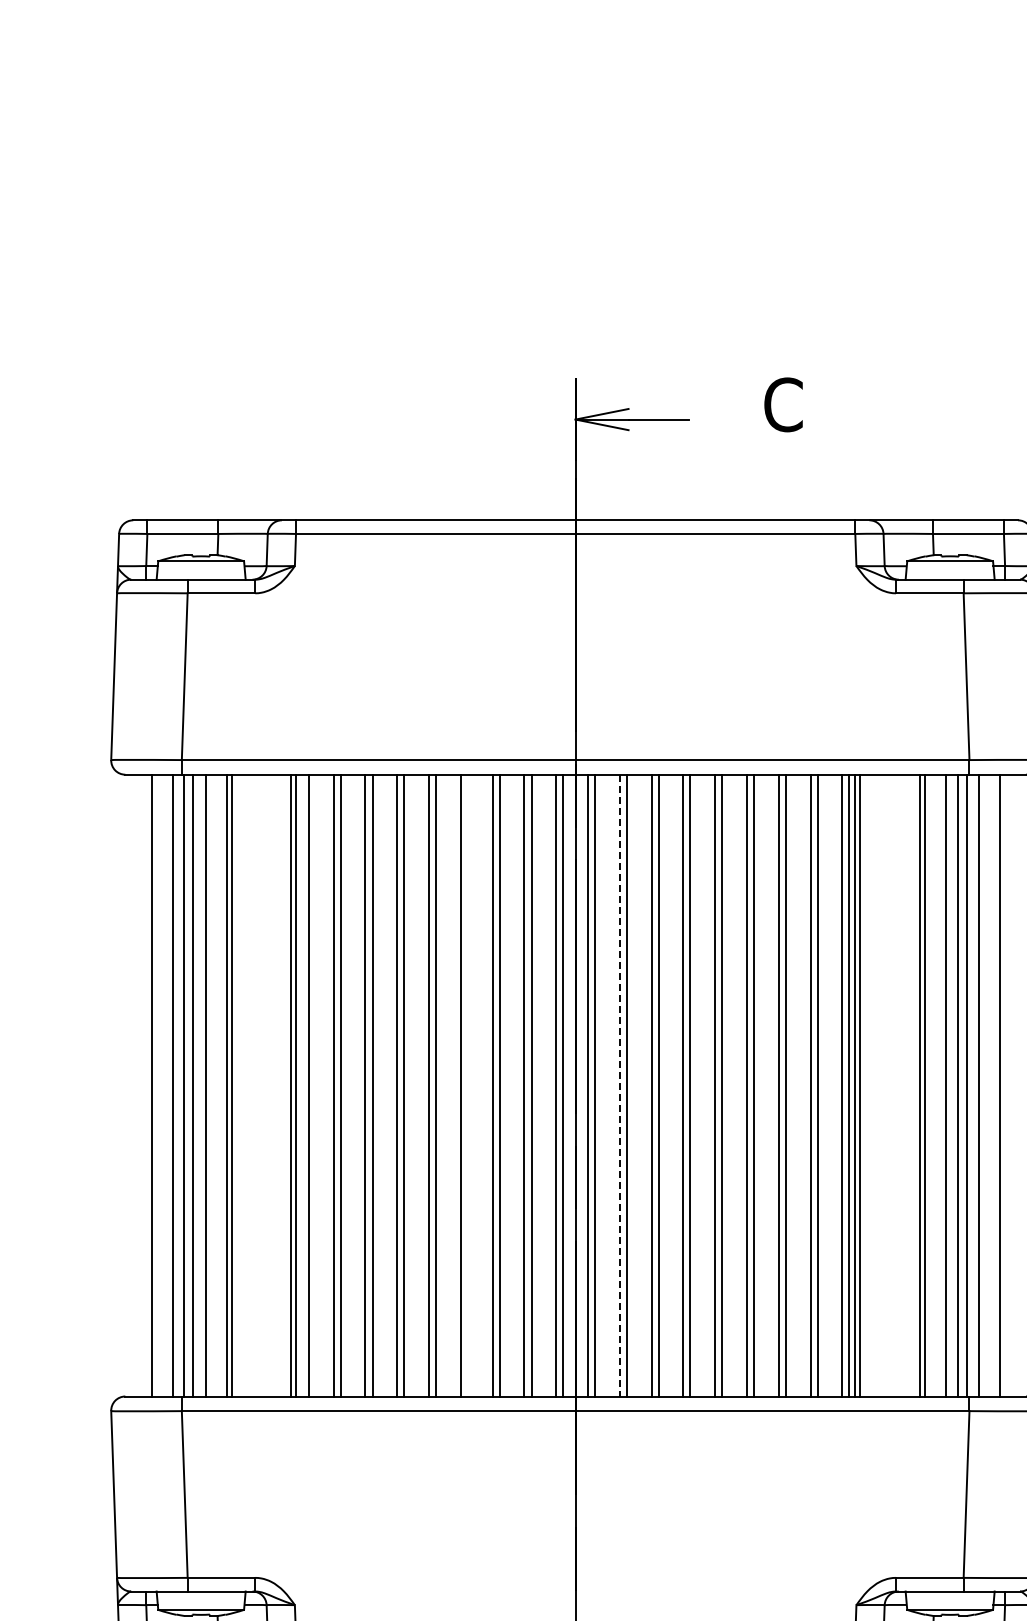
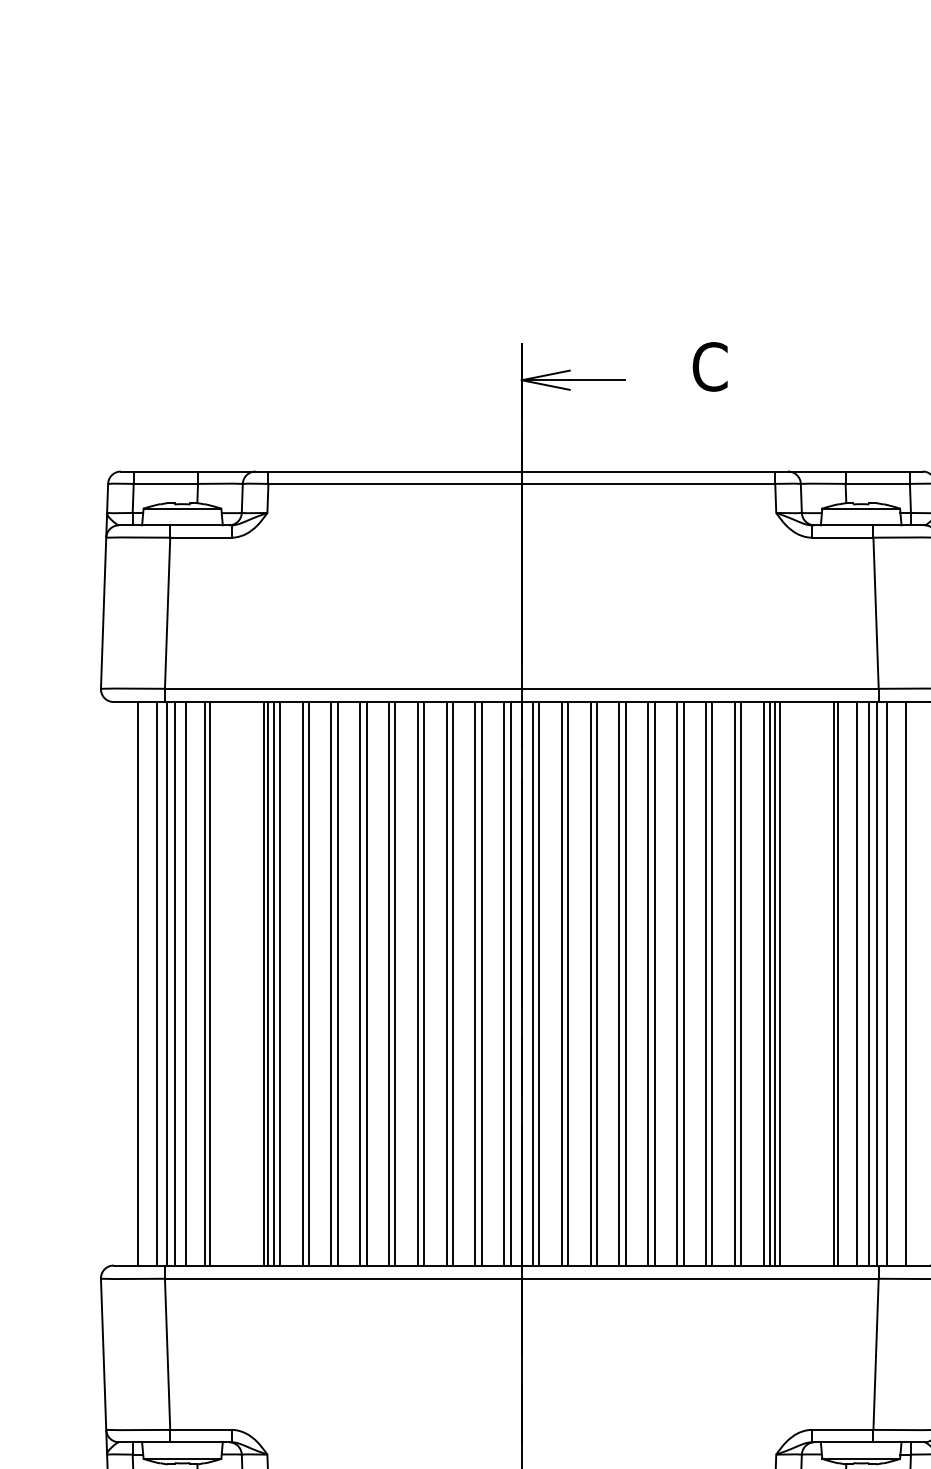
line: (301, 1085) -> (273, 983), added
line: (467, 1085) -> (423, 983), added
line: (619, 1085) -> (561, 983), dashed -> solid

